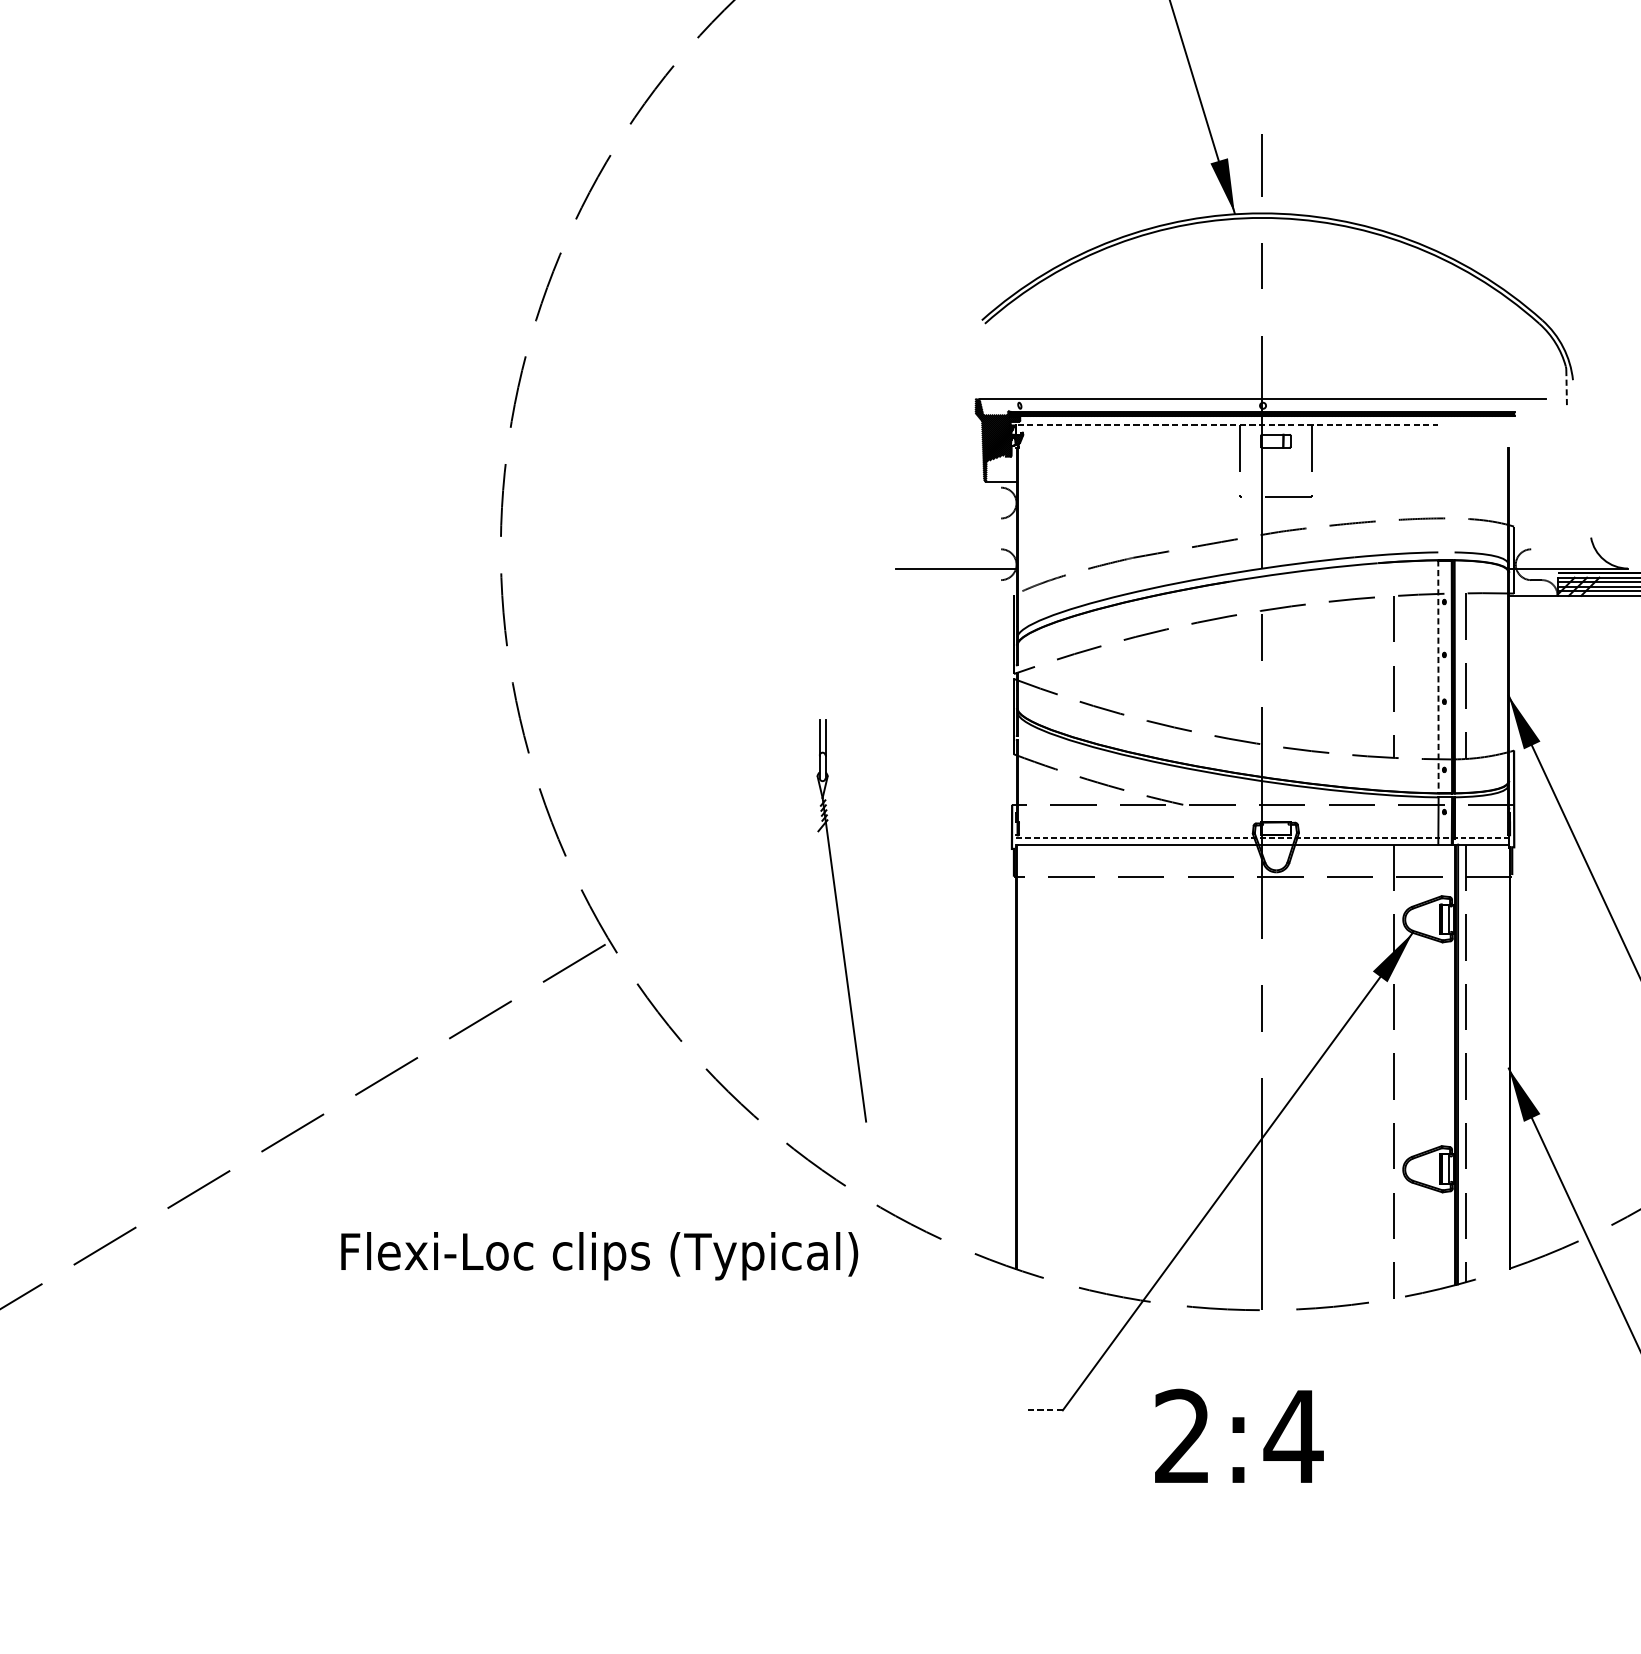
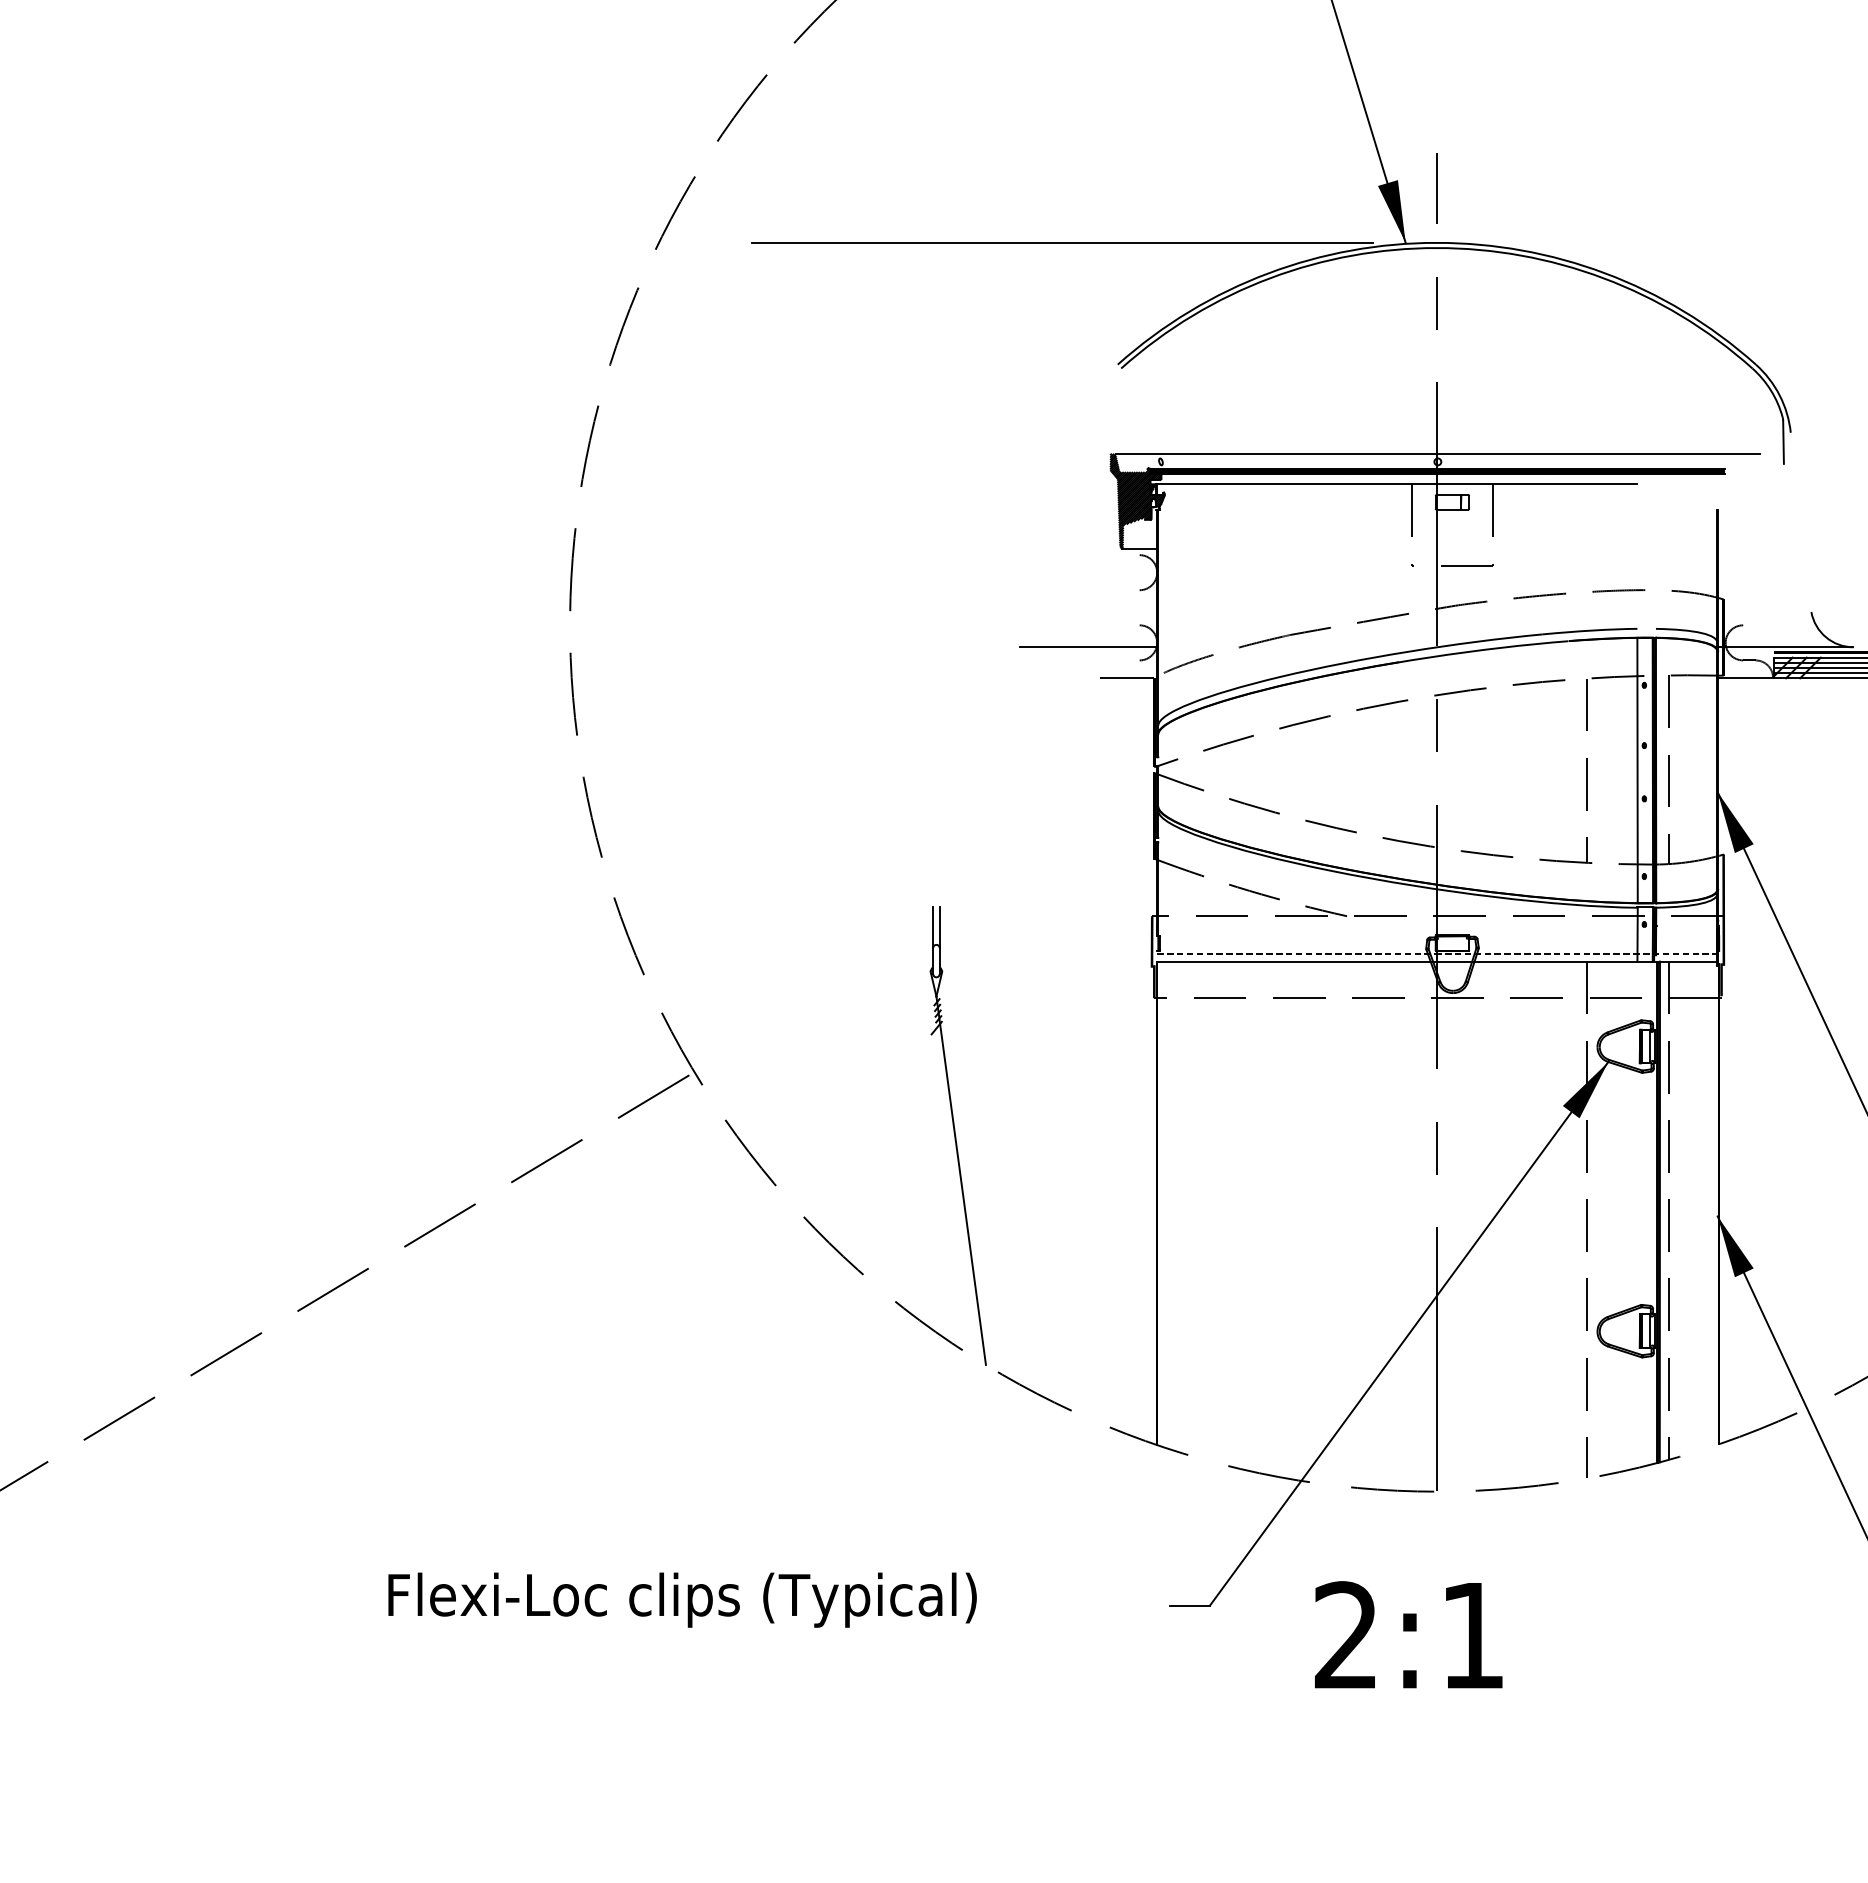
line: (933, 213) -> (1062, 242), added
line: (1566, 389) -> (1783, 443), dashed -> solid
line: (1227, 425) -> (1397, 484), dashed -> solid
line: (990, 596) -> (1127, 678), added
line: (1438, 676) -> (1637, 770), dashed -> solid
part: (841, 920) -> (957, 1135), moved
text: (599, 1255) -> (682, 1599), moved
line: (1044, 1410) -> (1189, 1605), dashed -> solid
text: (1293, 1436) -> (1472, 1635), 2:4 -> 2:1

